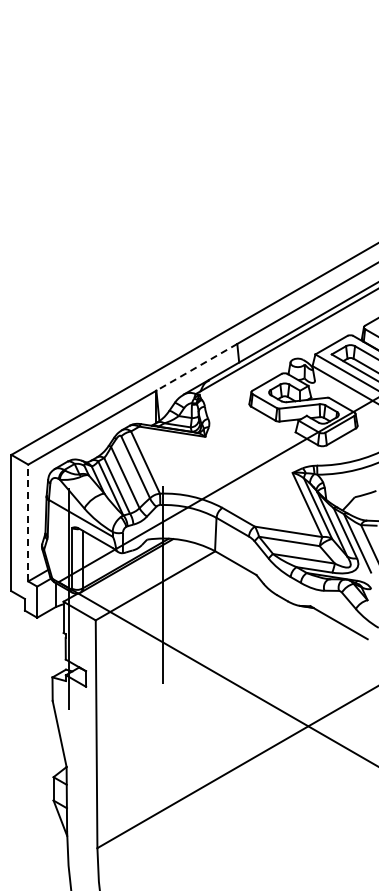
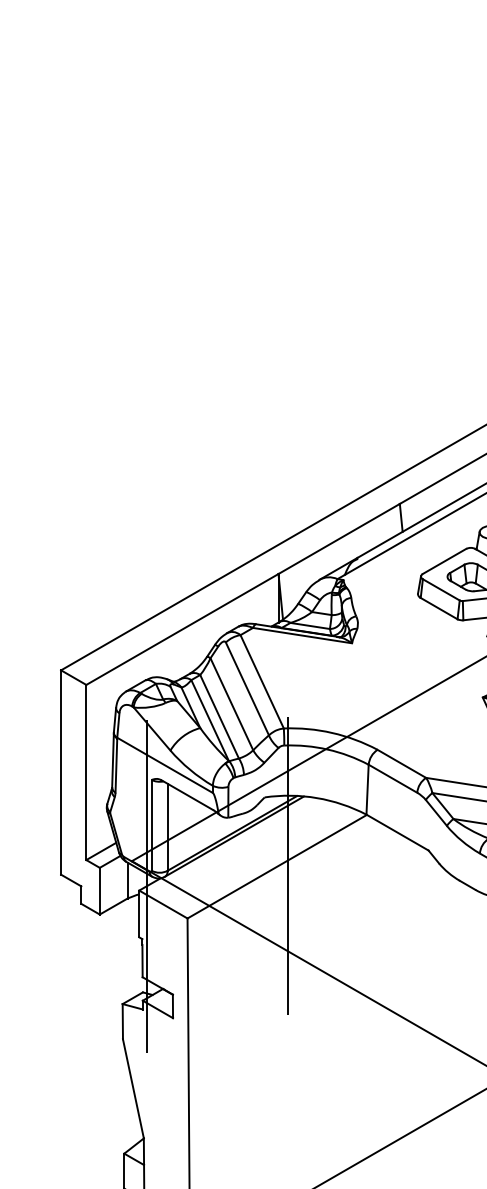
line: (196, 367) -> (338, 539), dashed -> solid
line: (28, 522) -> (86, 771), dashed -> solid

